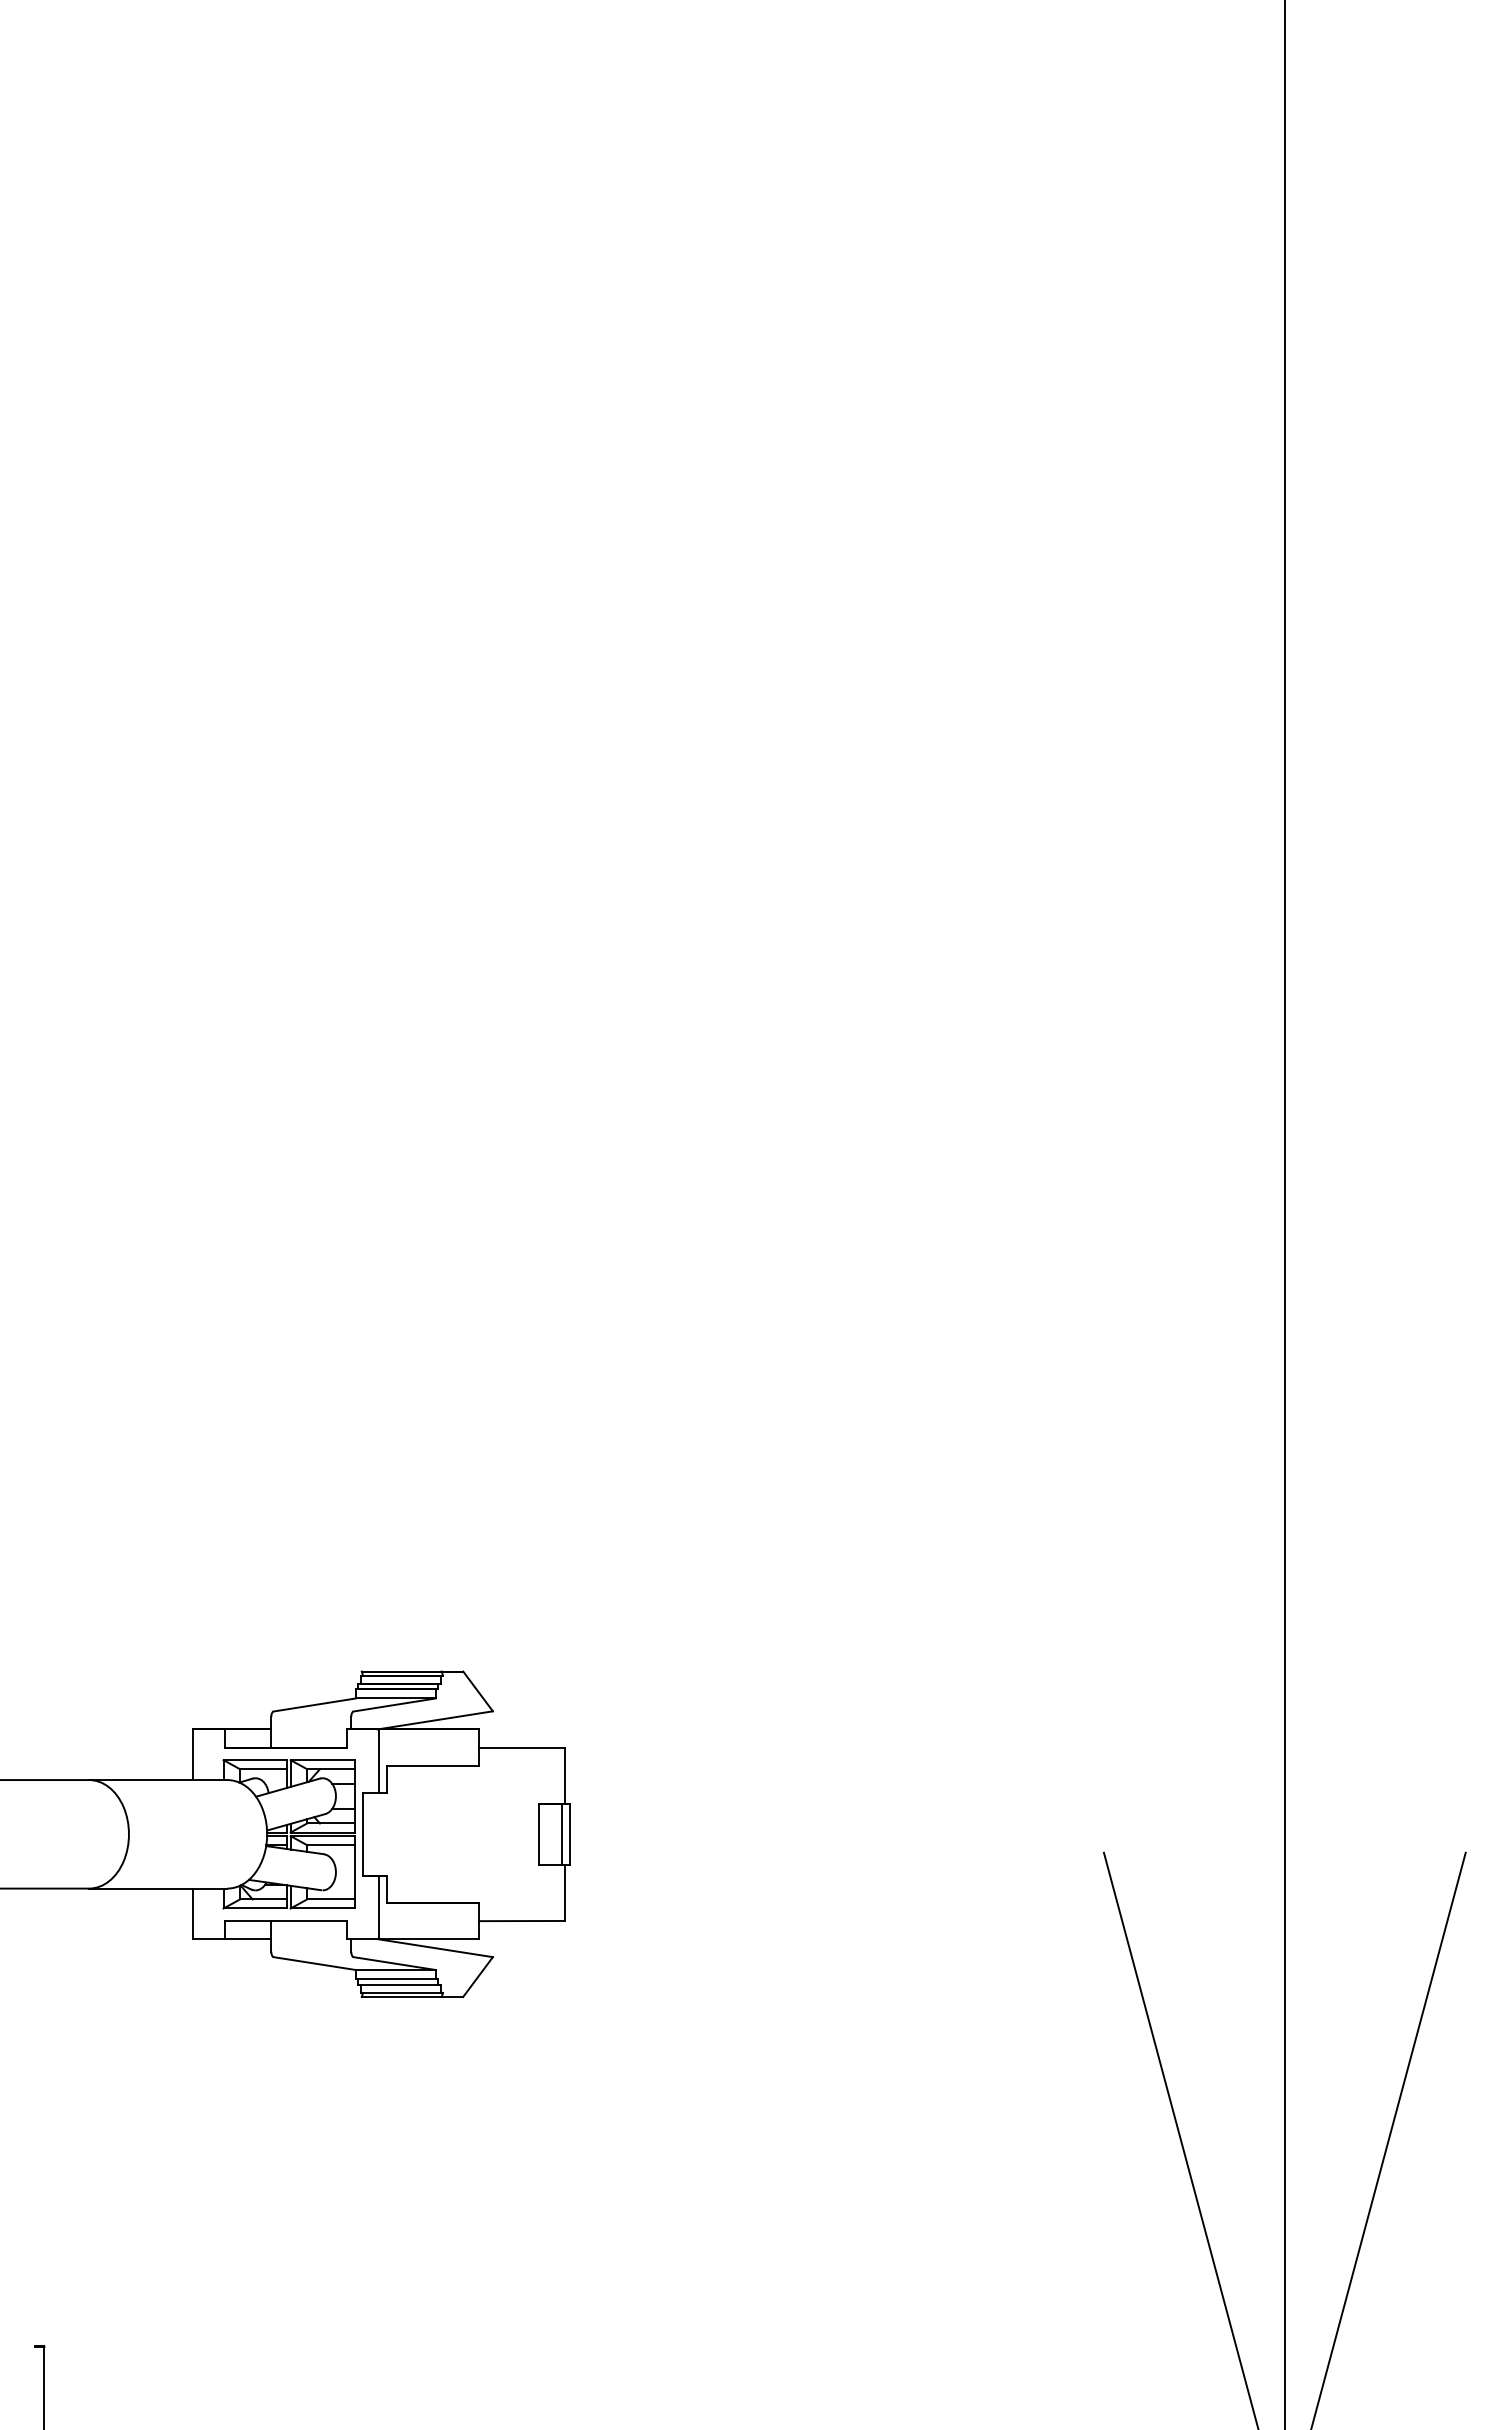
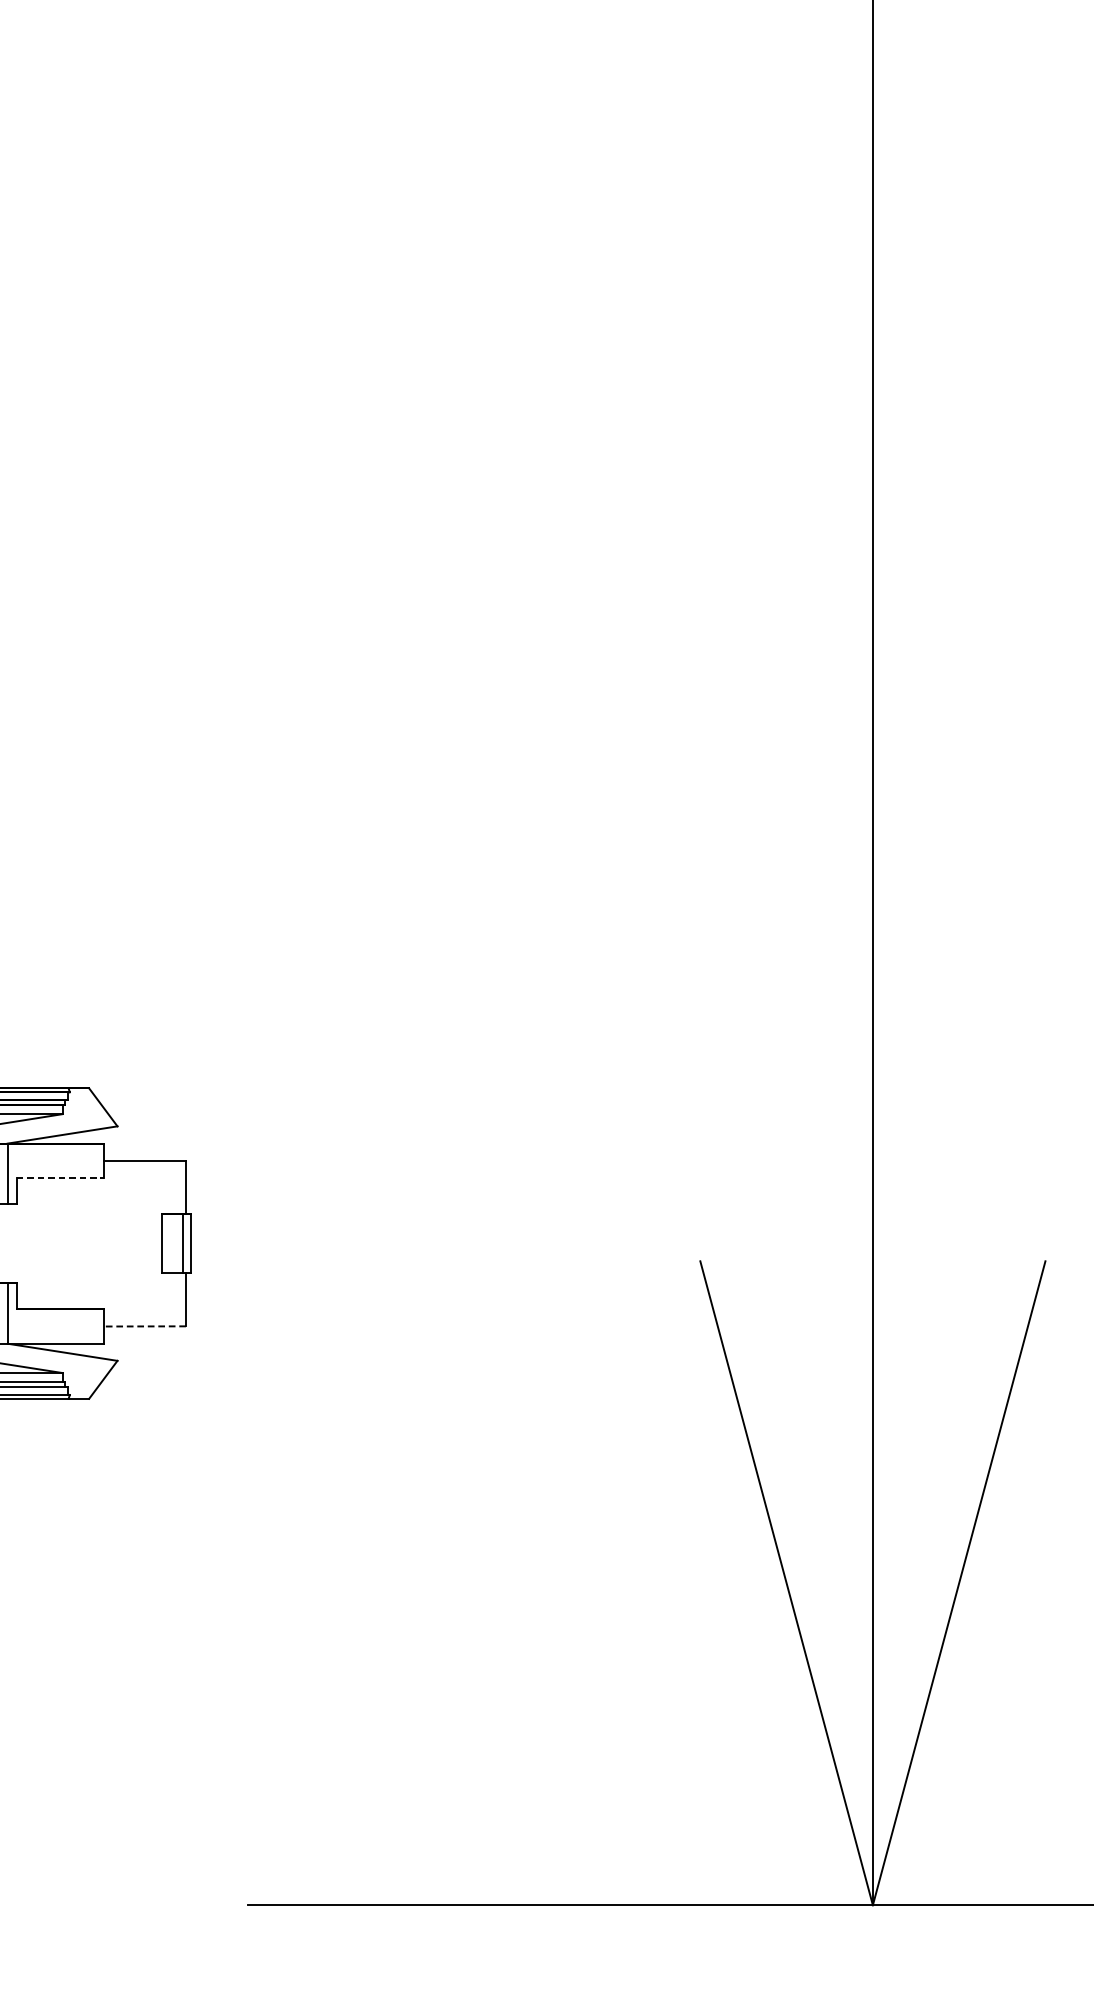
line: (433, 1765) -> (60, 1178), solid -> dashed
line: (521, 1921) -> (144, 1326), solid -> dashed

